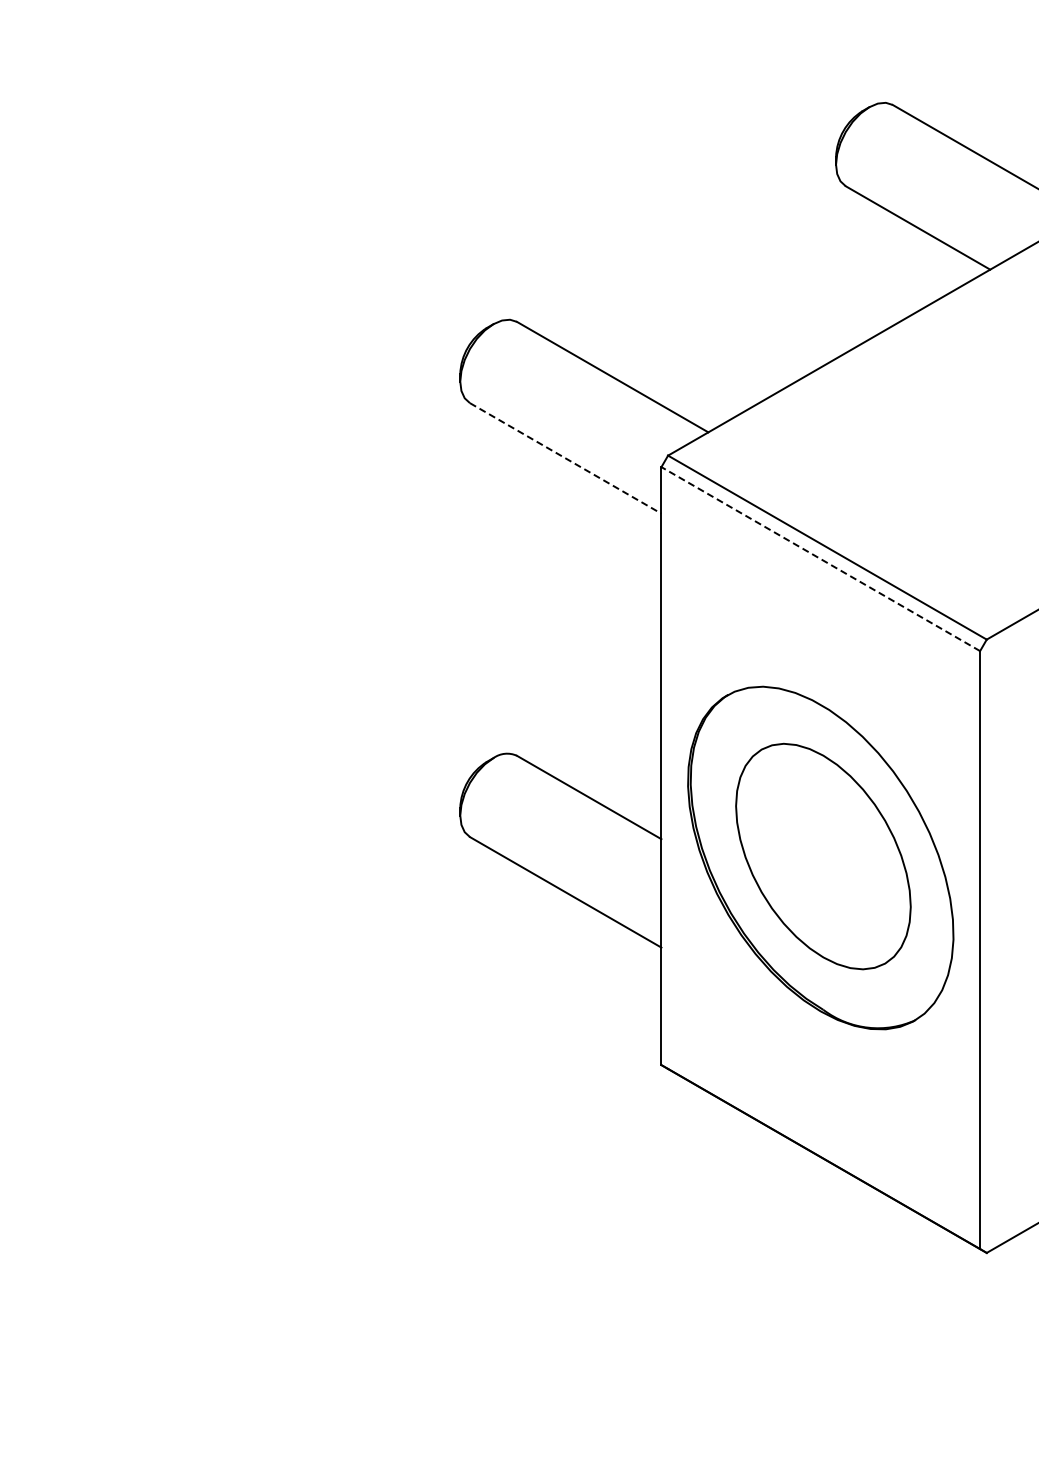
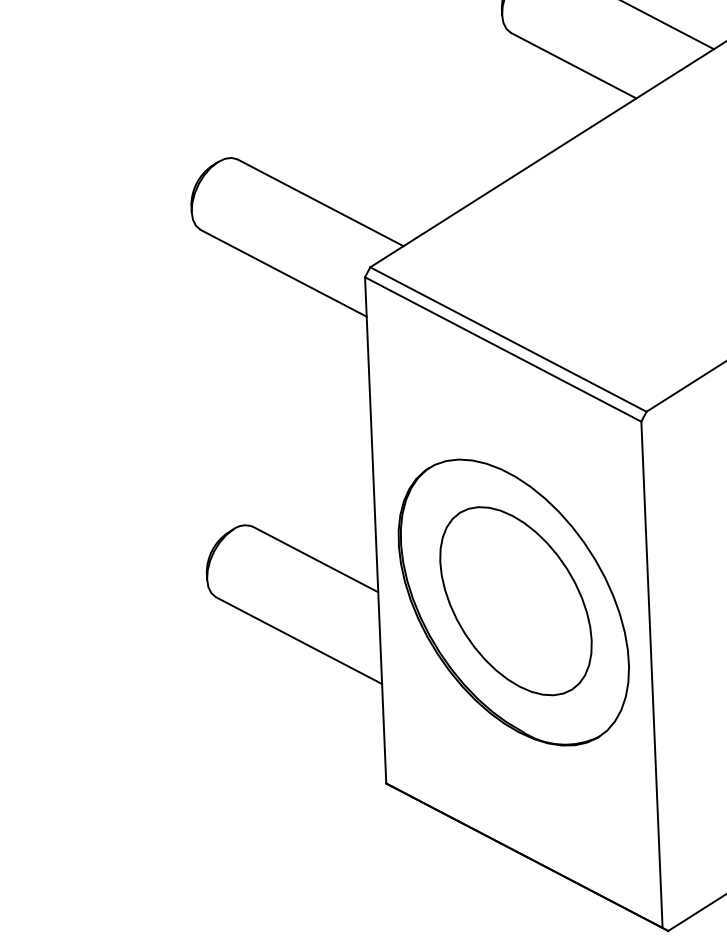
line: (565, 458) -> (283, 273), dashed -> solid
line: (820, 559) -> (502, 349), dashed -> solid

